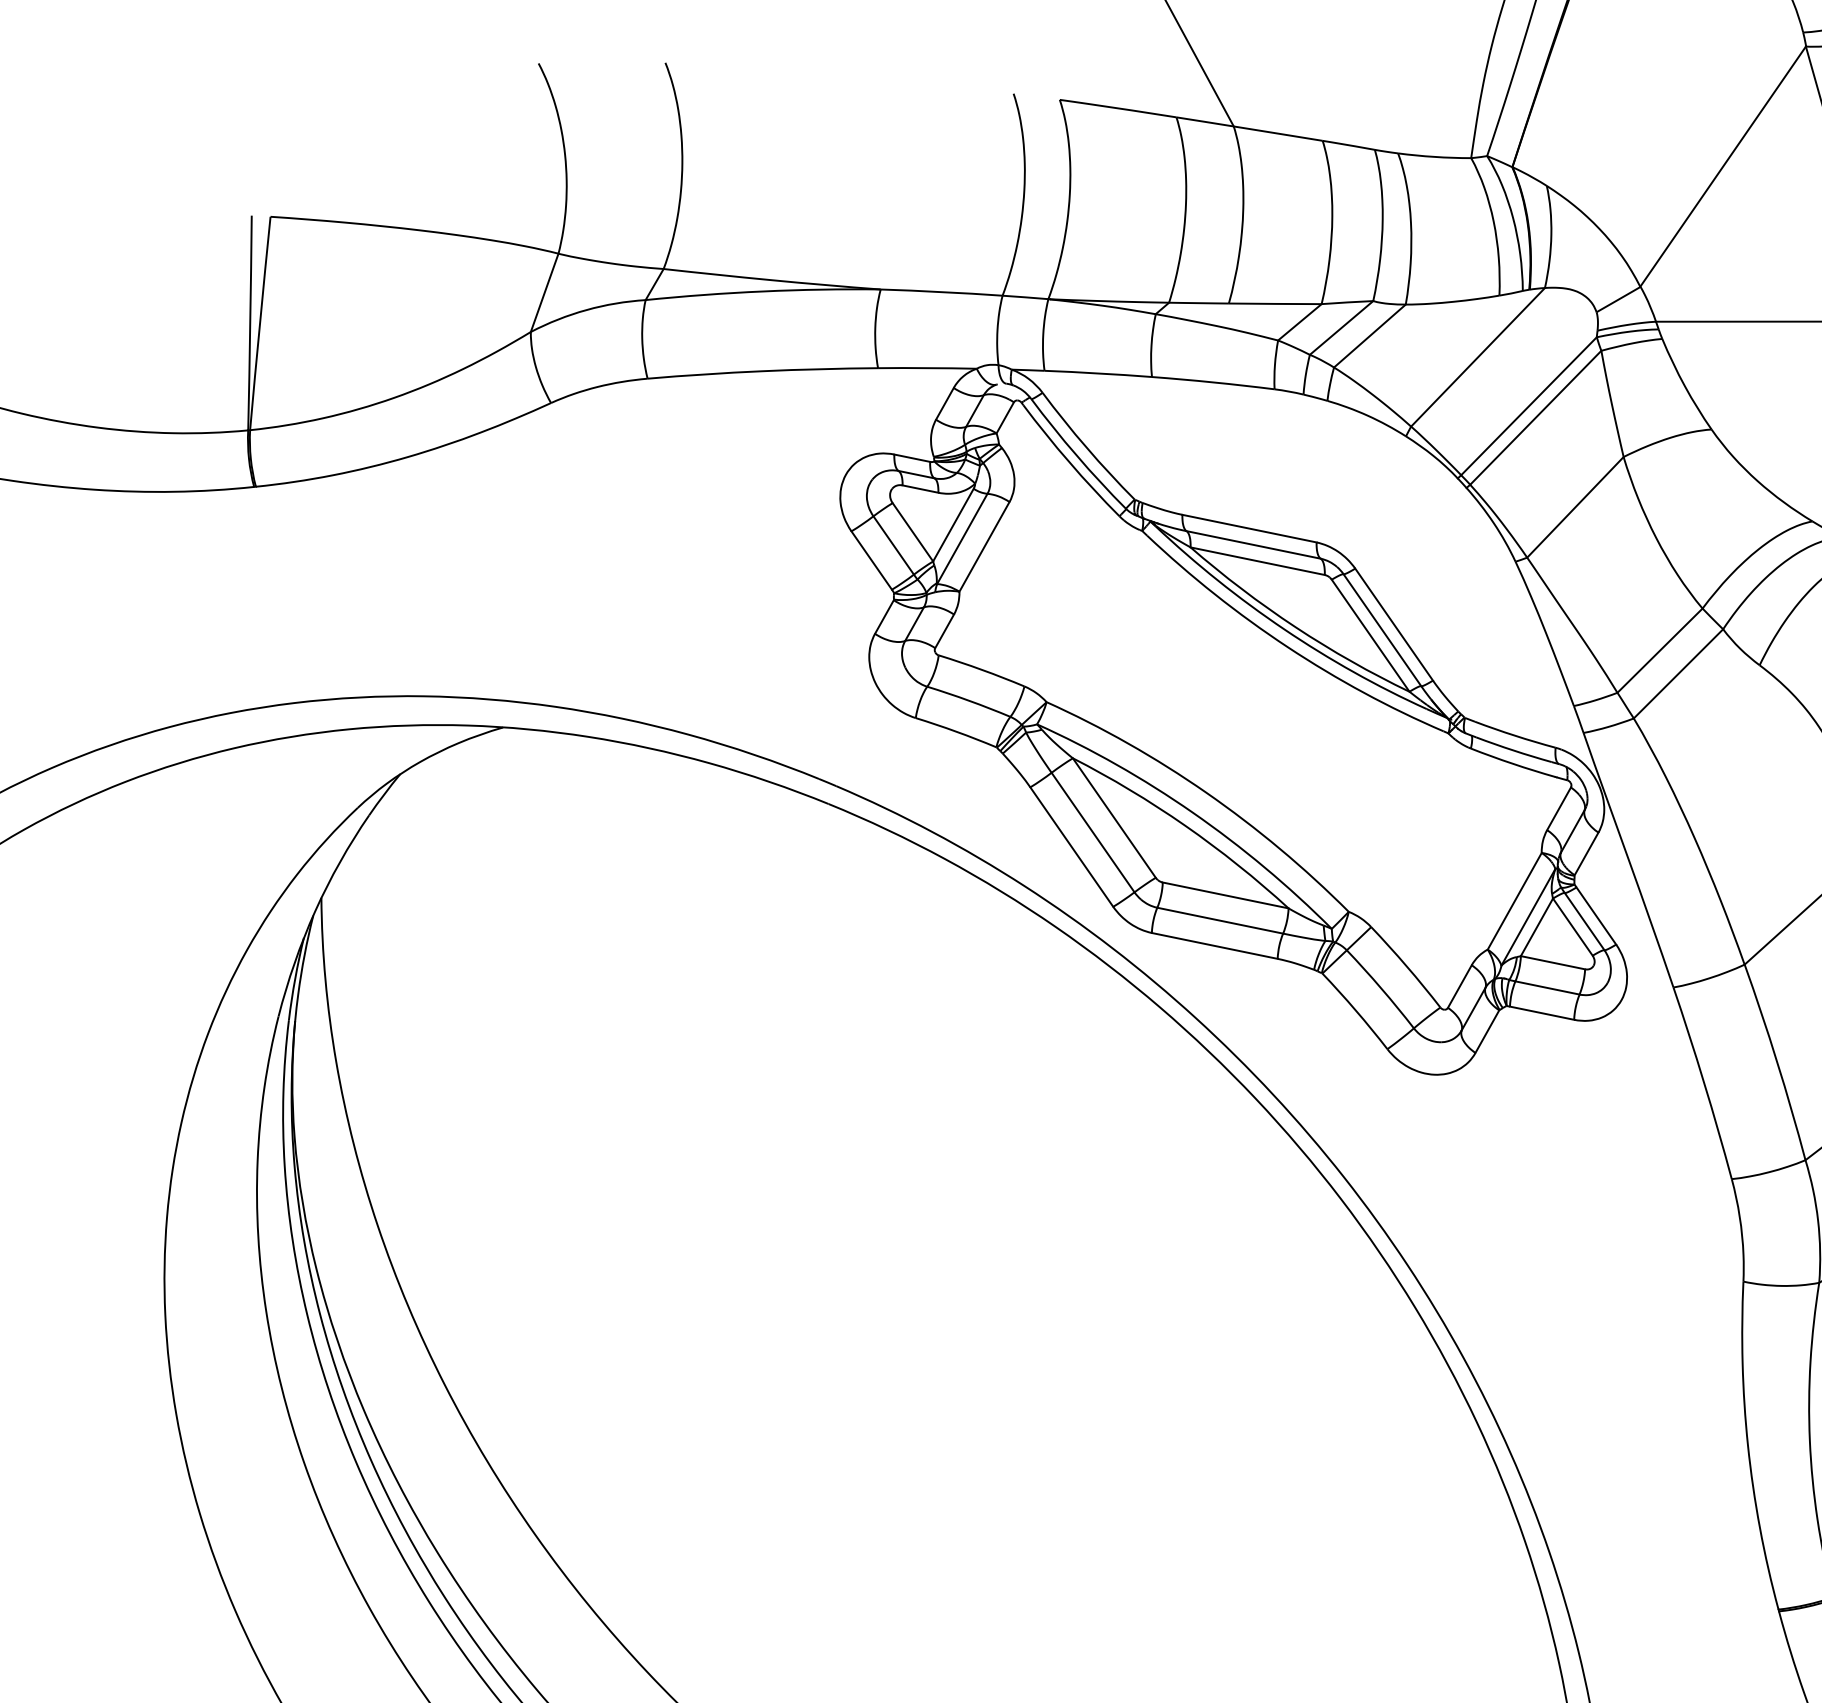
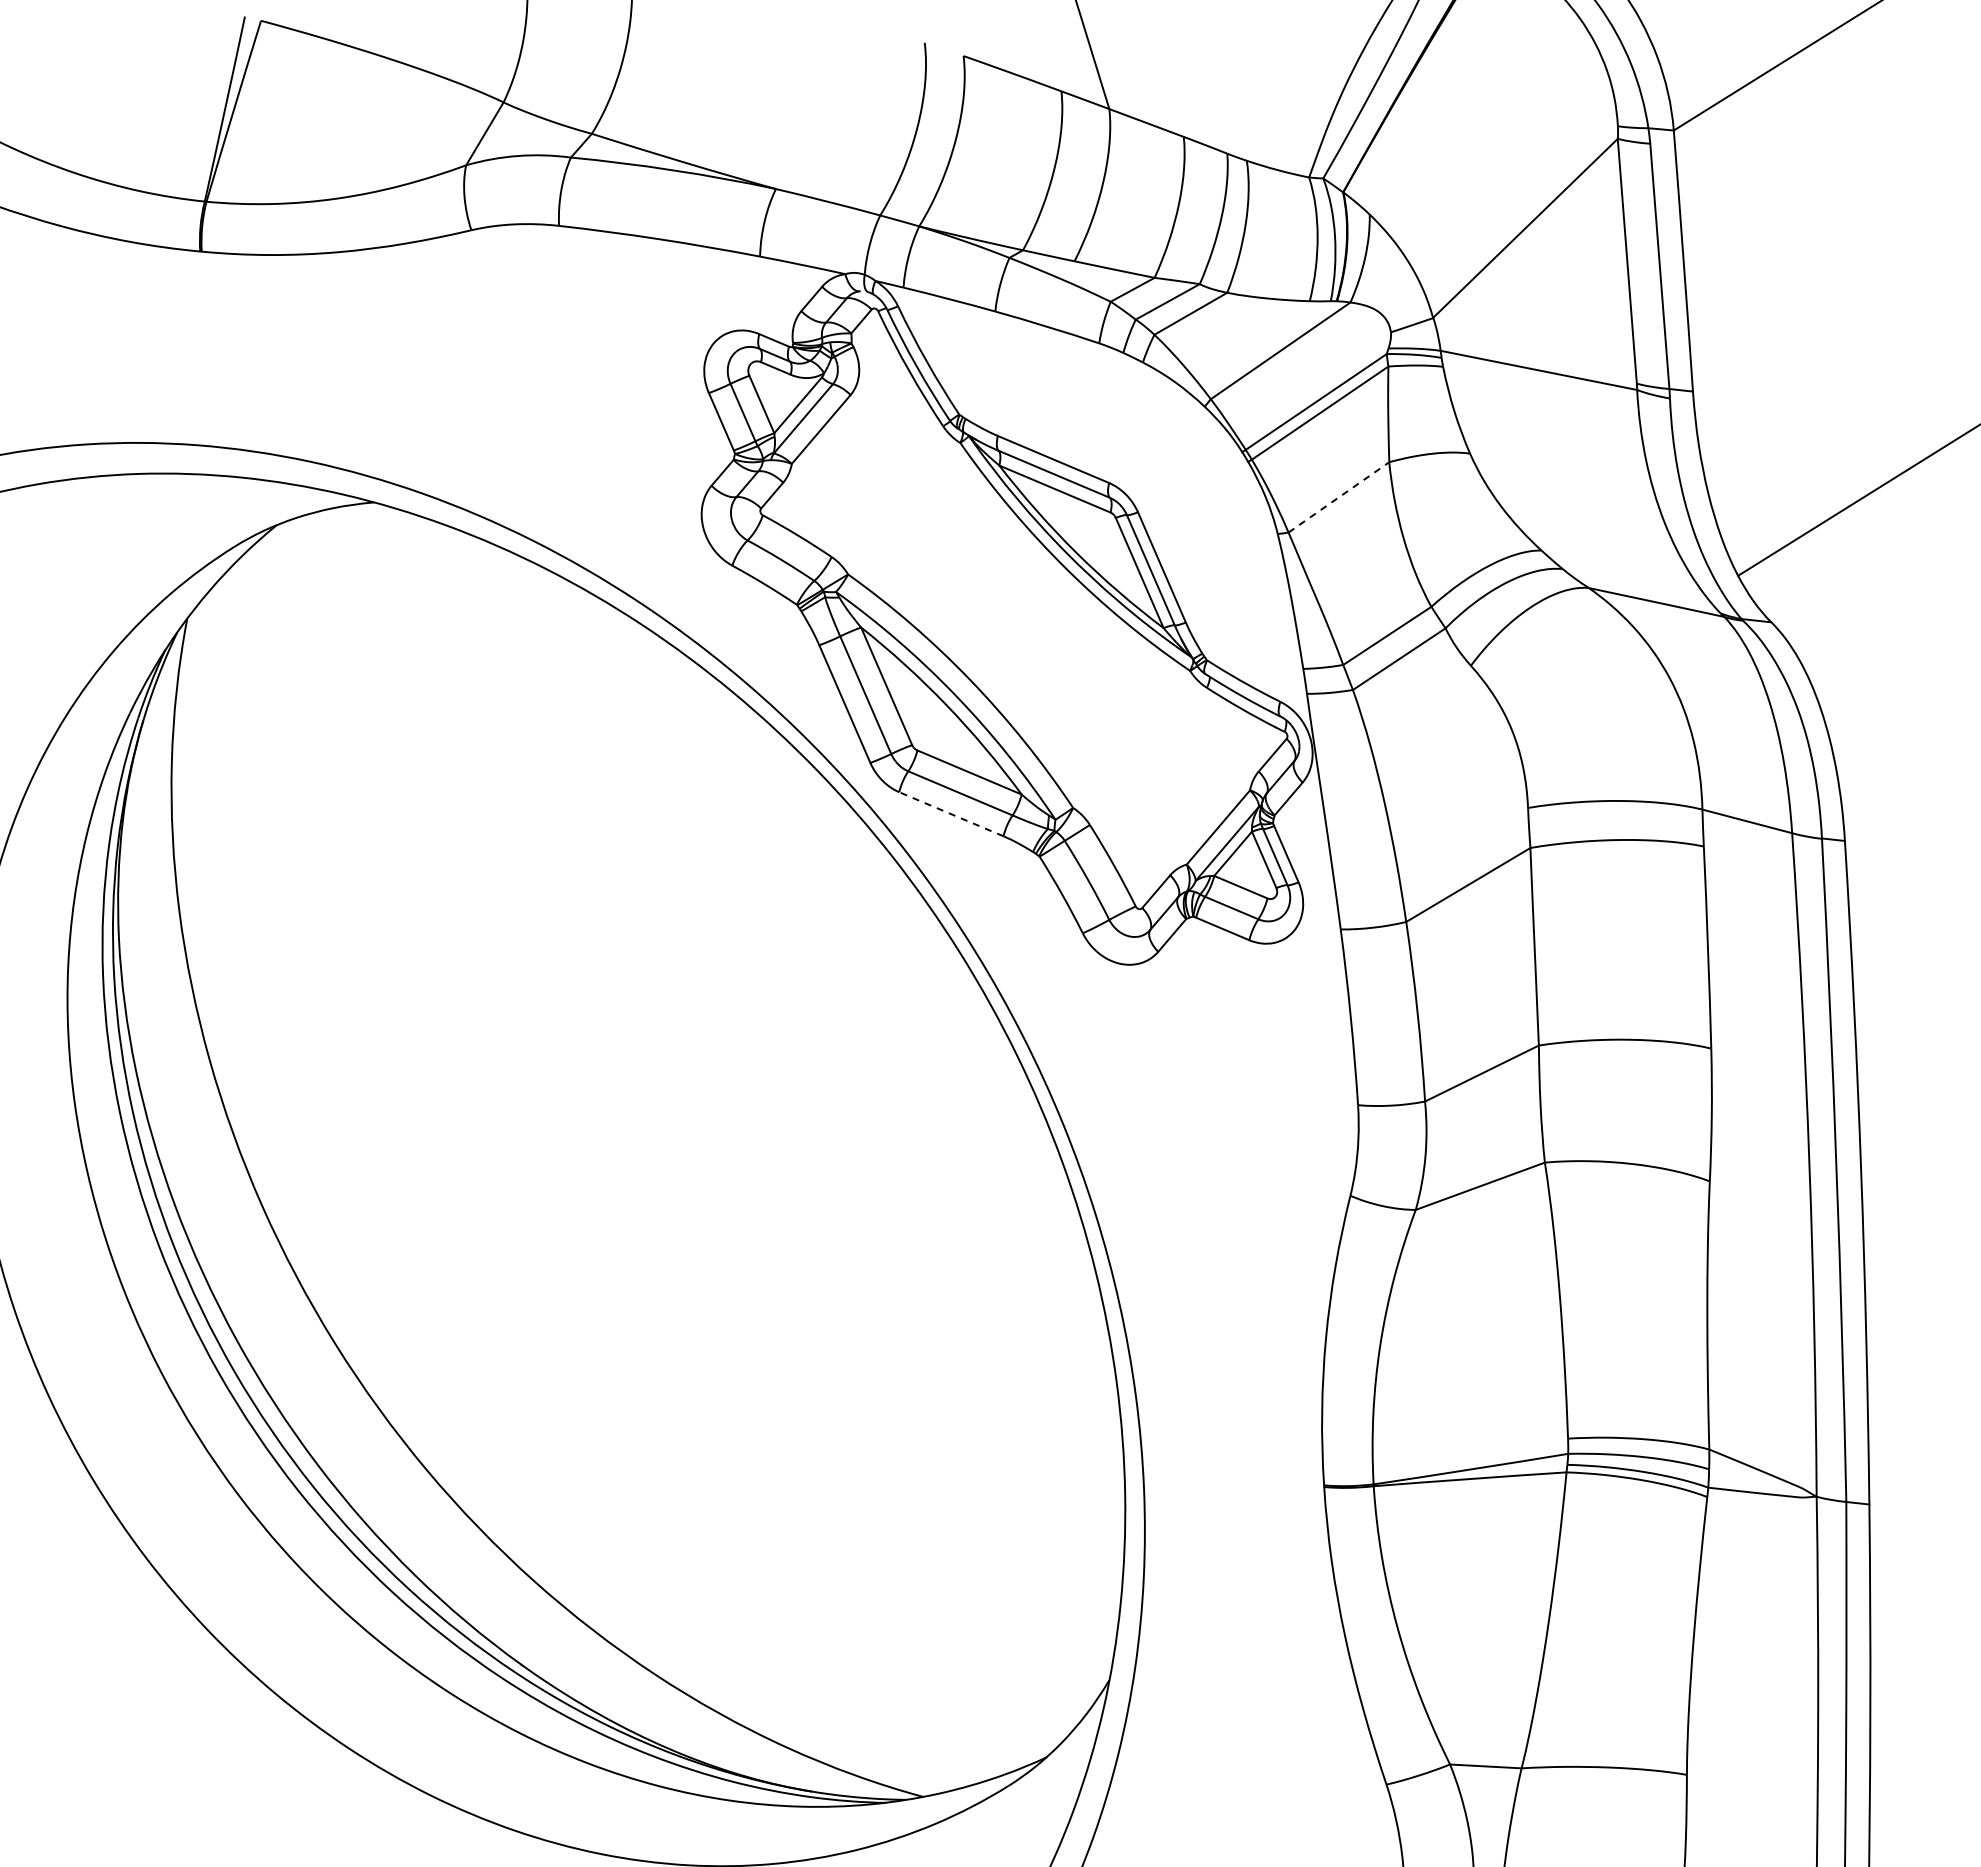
line: (1576, 507) -> (1339, 497), solid -> dashed
line: (1214, 946) -> (951, 814), solid -> dashed

